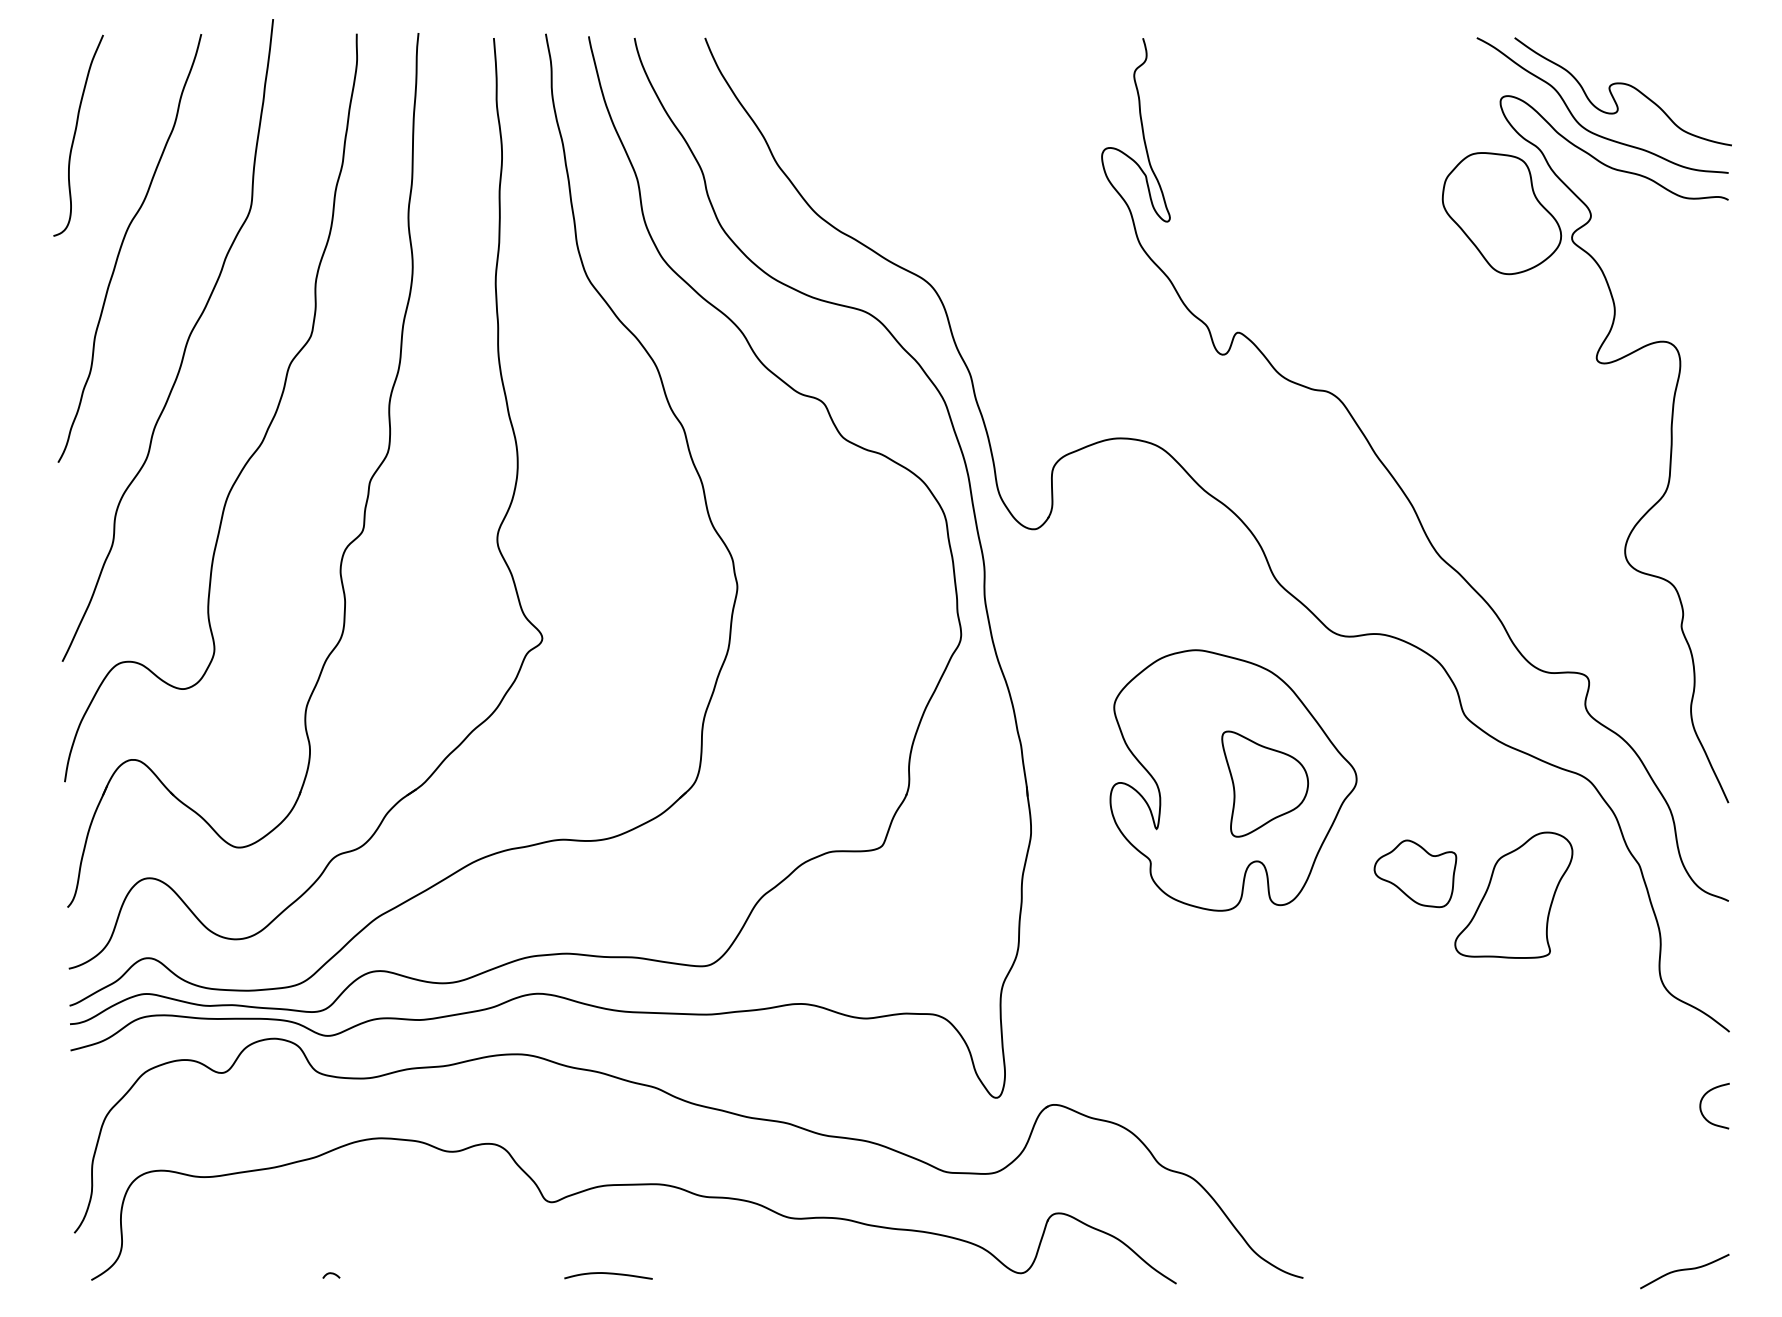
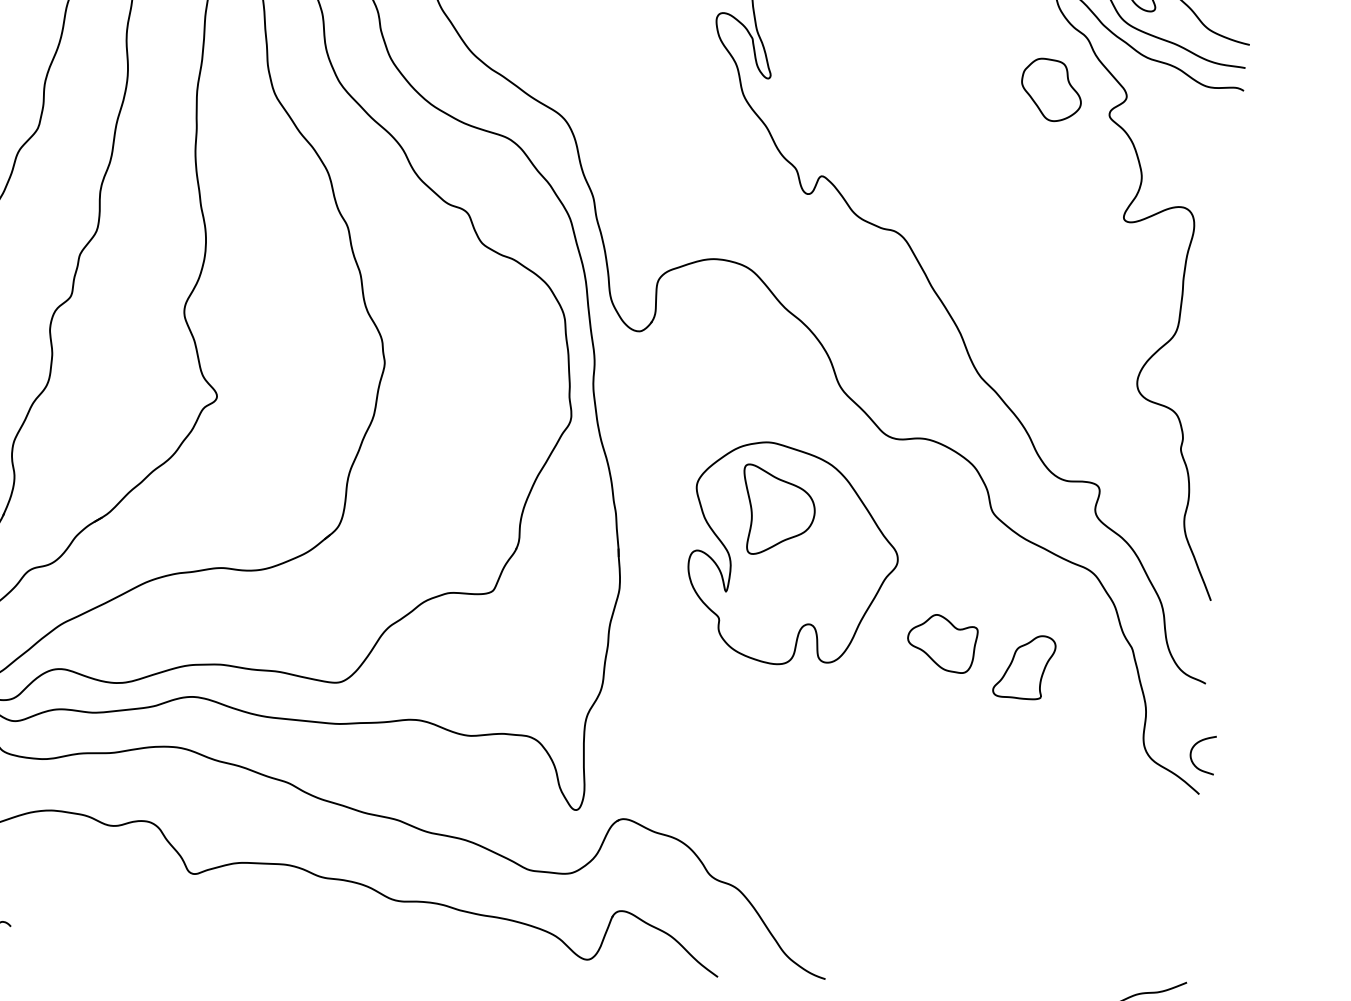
part: (1501, 213) -> (1051, 89), size x0.6
part: (1264, 783) -> (777, 510), moved
part: (1513, 894) -> (1024, 666), size x0.6
curve: (1702, 1100) -> (1192, 749), moved
curve: (608, 1274) -> (238, 938), removed

